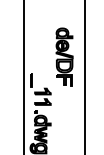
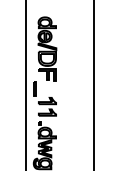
part: (64, 56) -> (47, 48), moved

